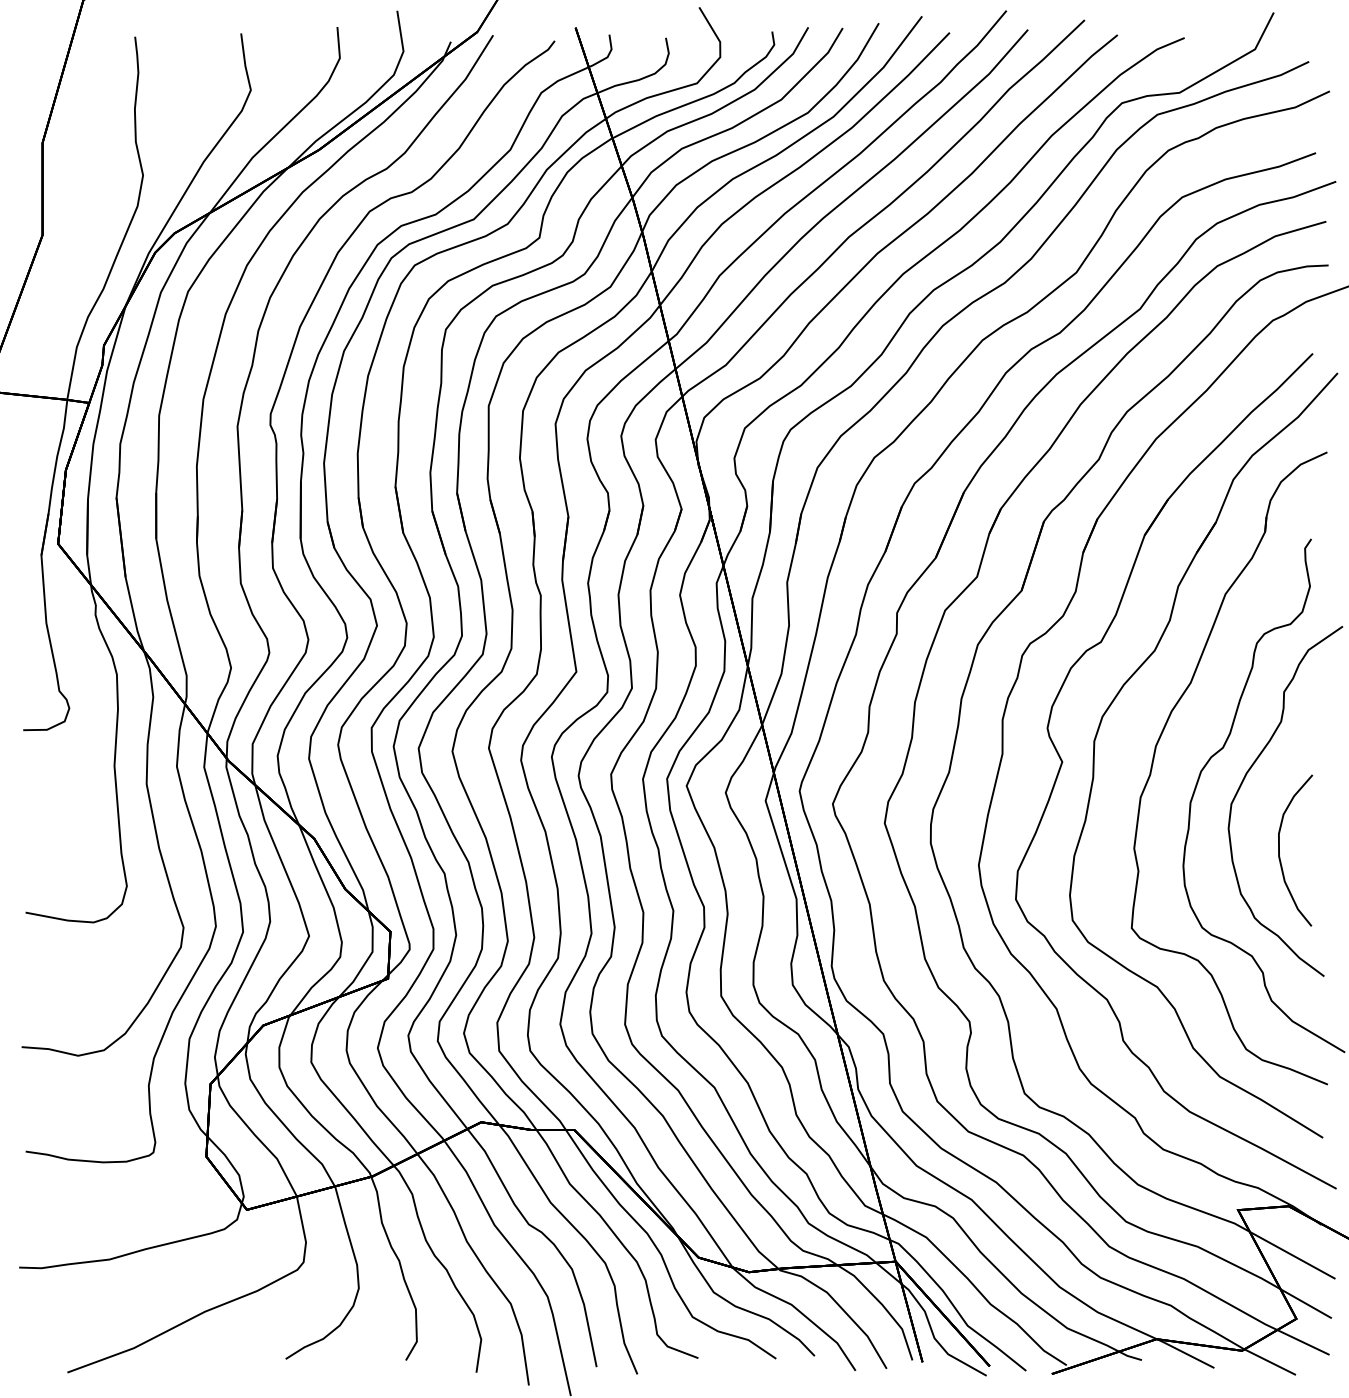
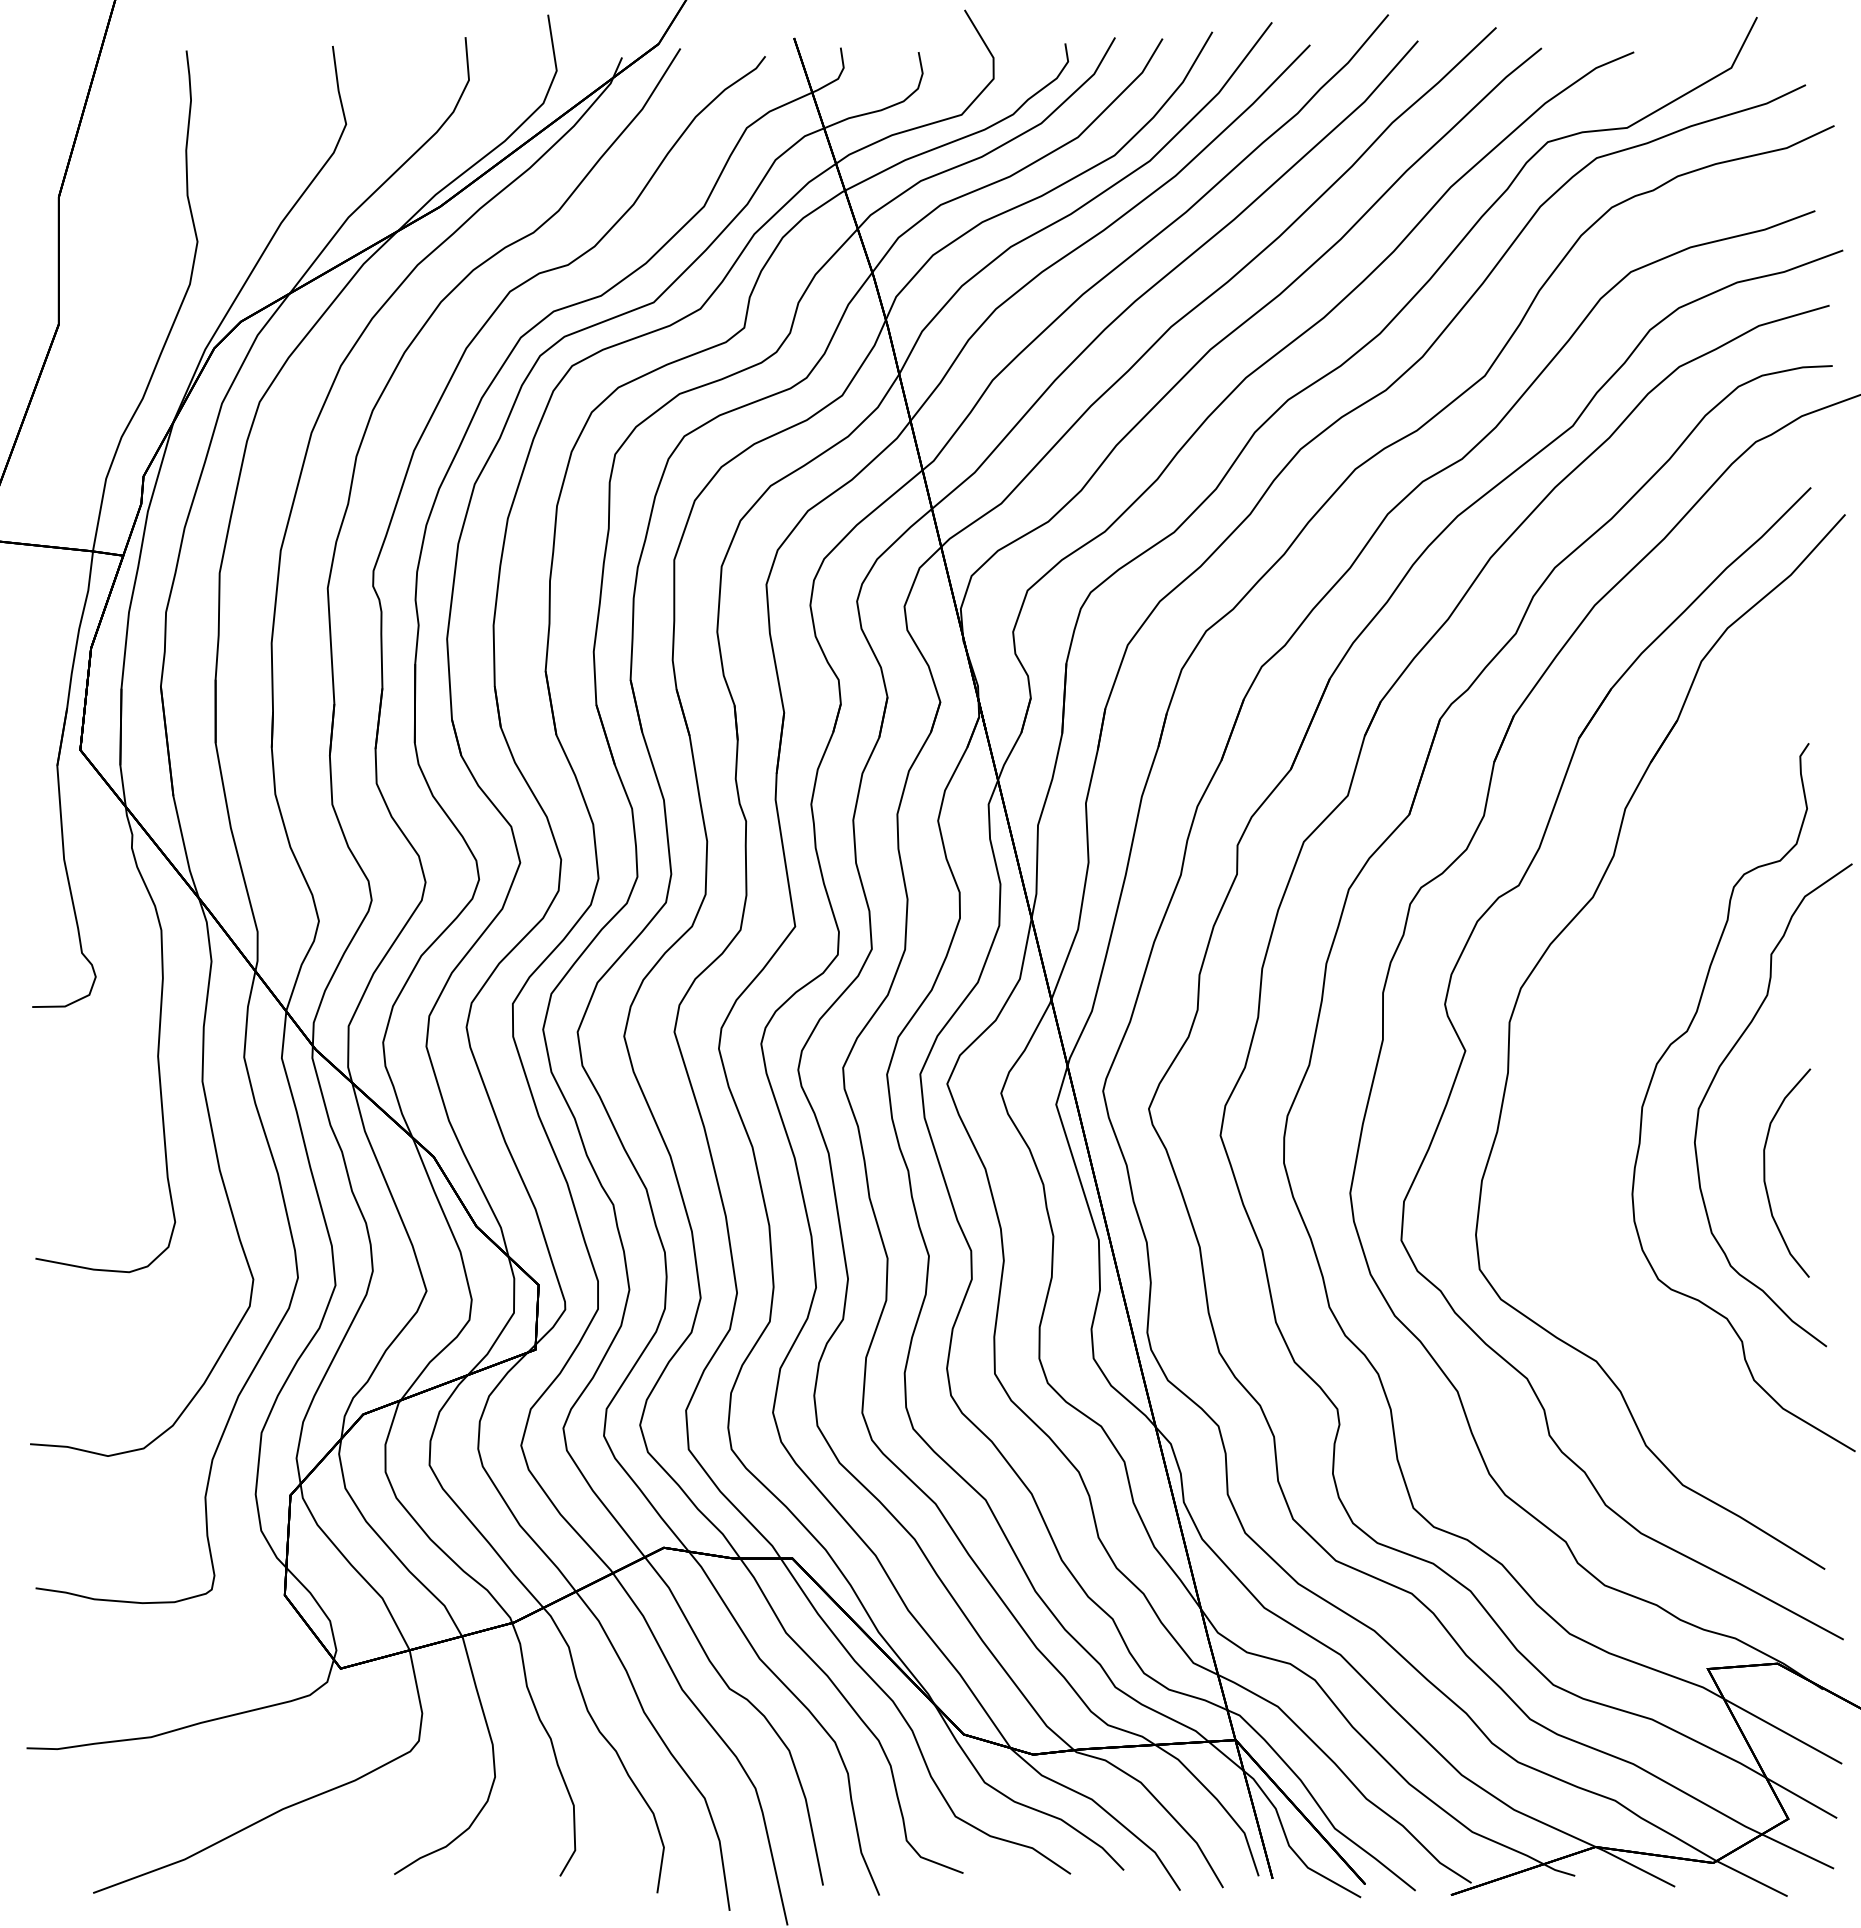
part: (1162, 734) -> (1603, 1012), removed

